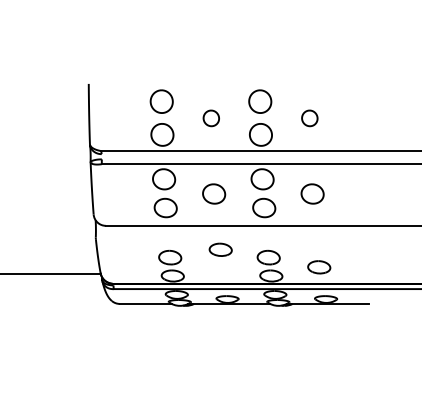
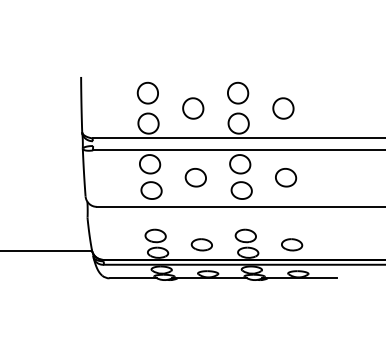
part: (211, 118) -> (193, 108), size x1.43
part: (309, 118) -> (283, 108), size x1.43
part: (220, 249) -> (201, 244), moved

